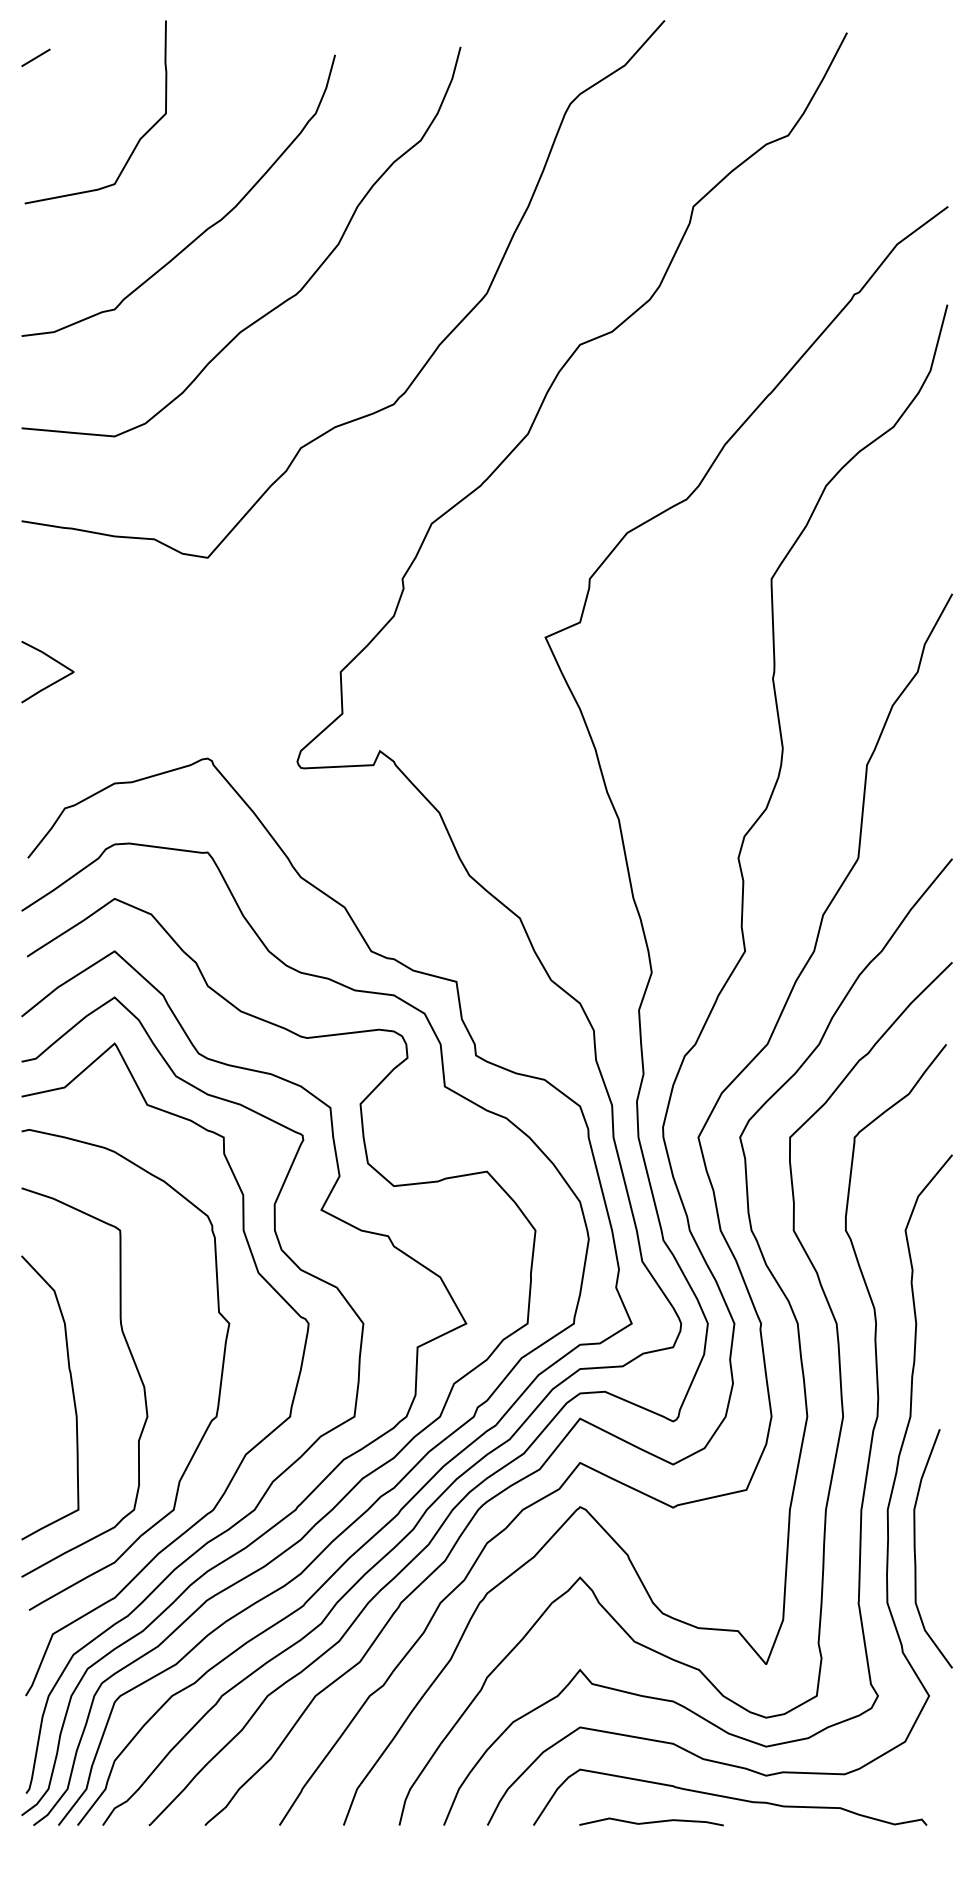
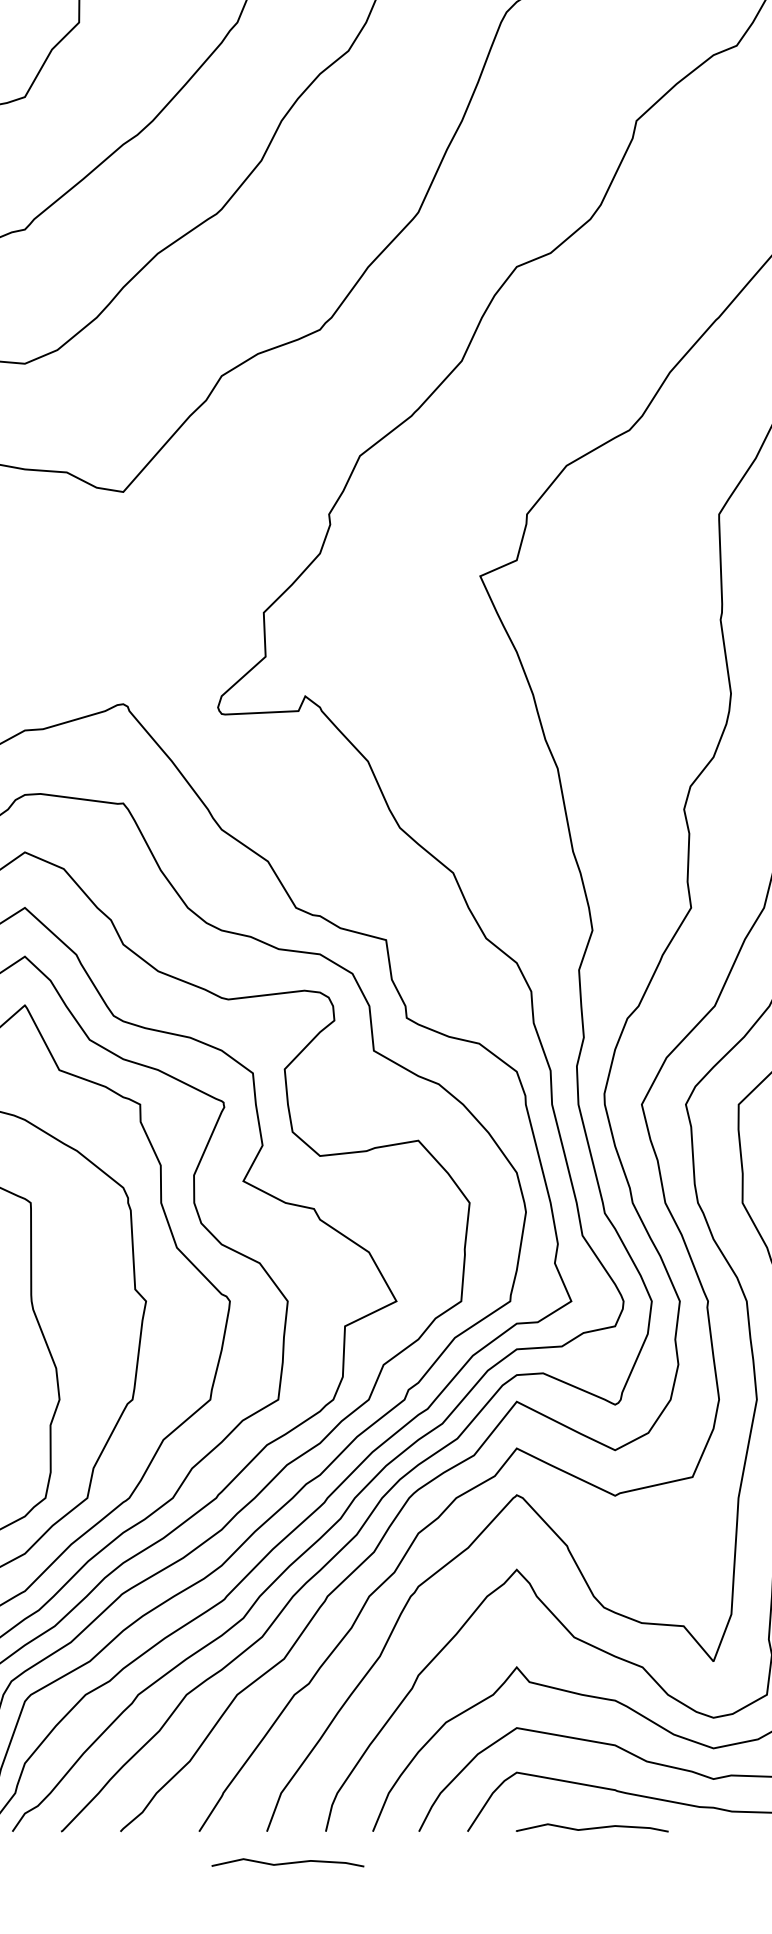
curve: (363, 1854) -> (287, 1862), added

